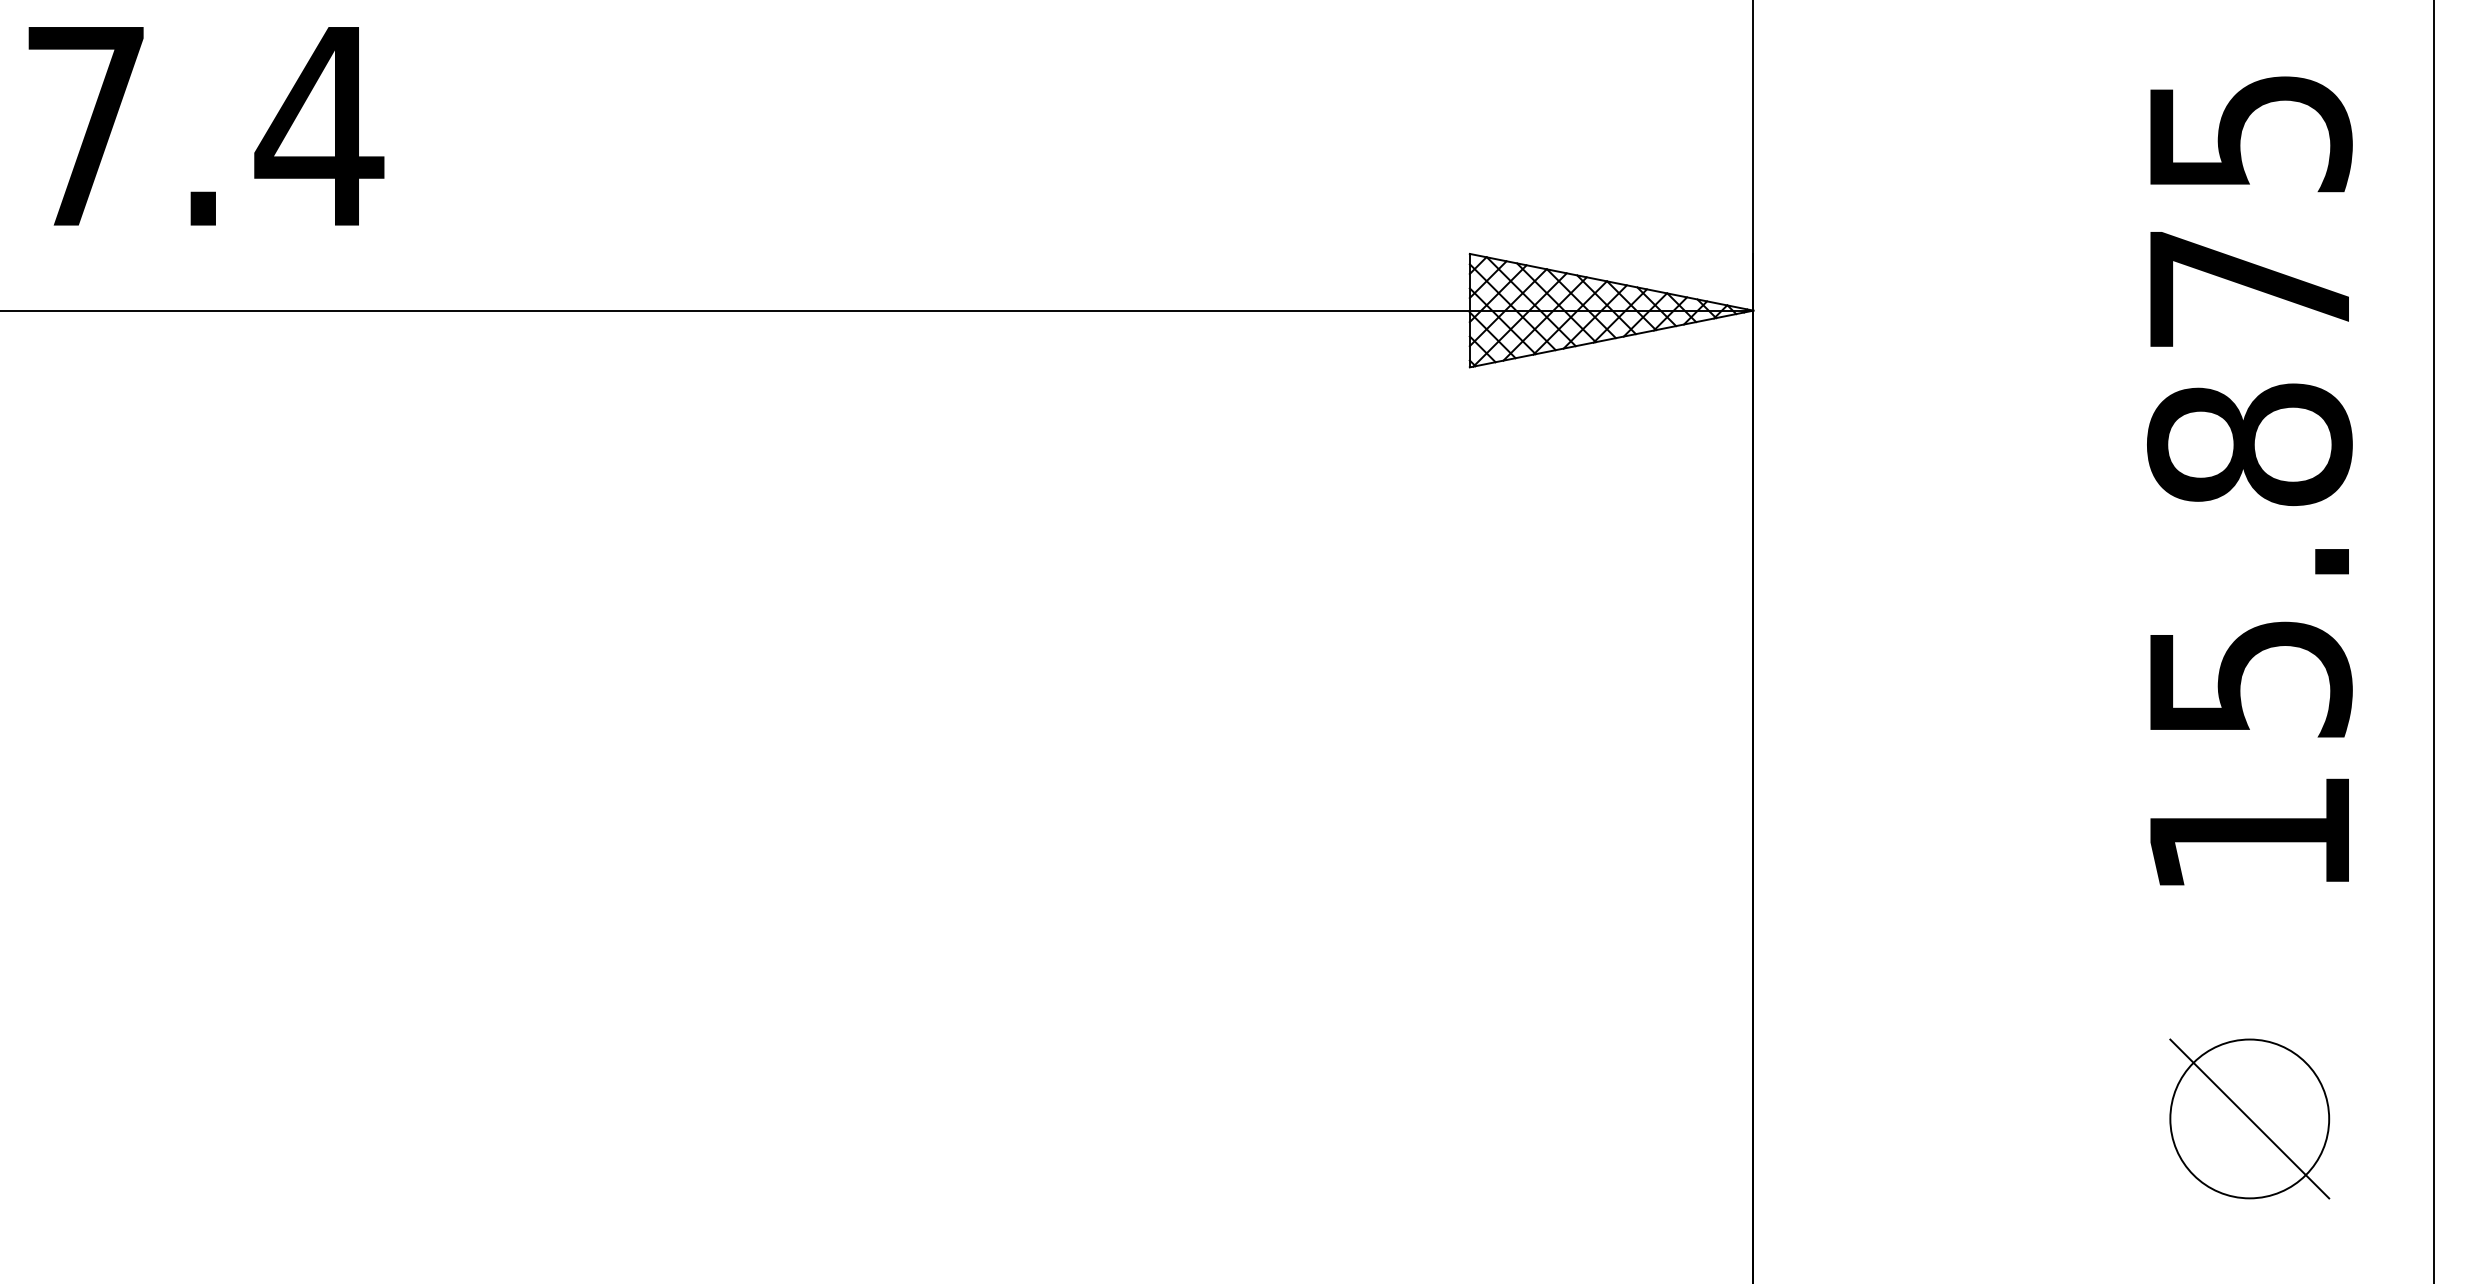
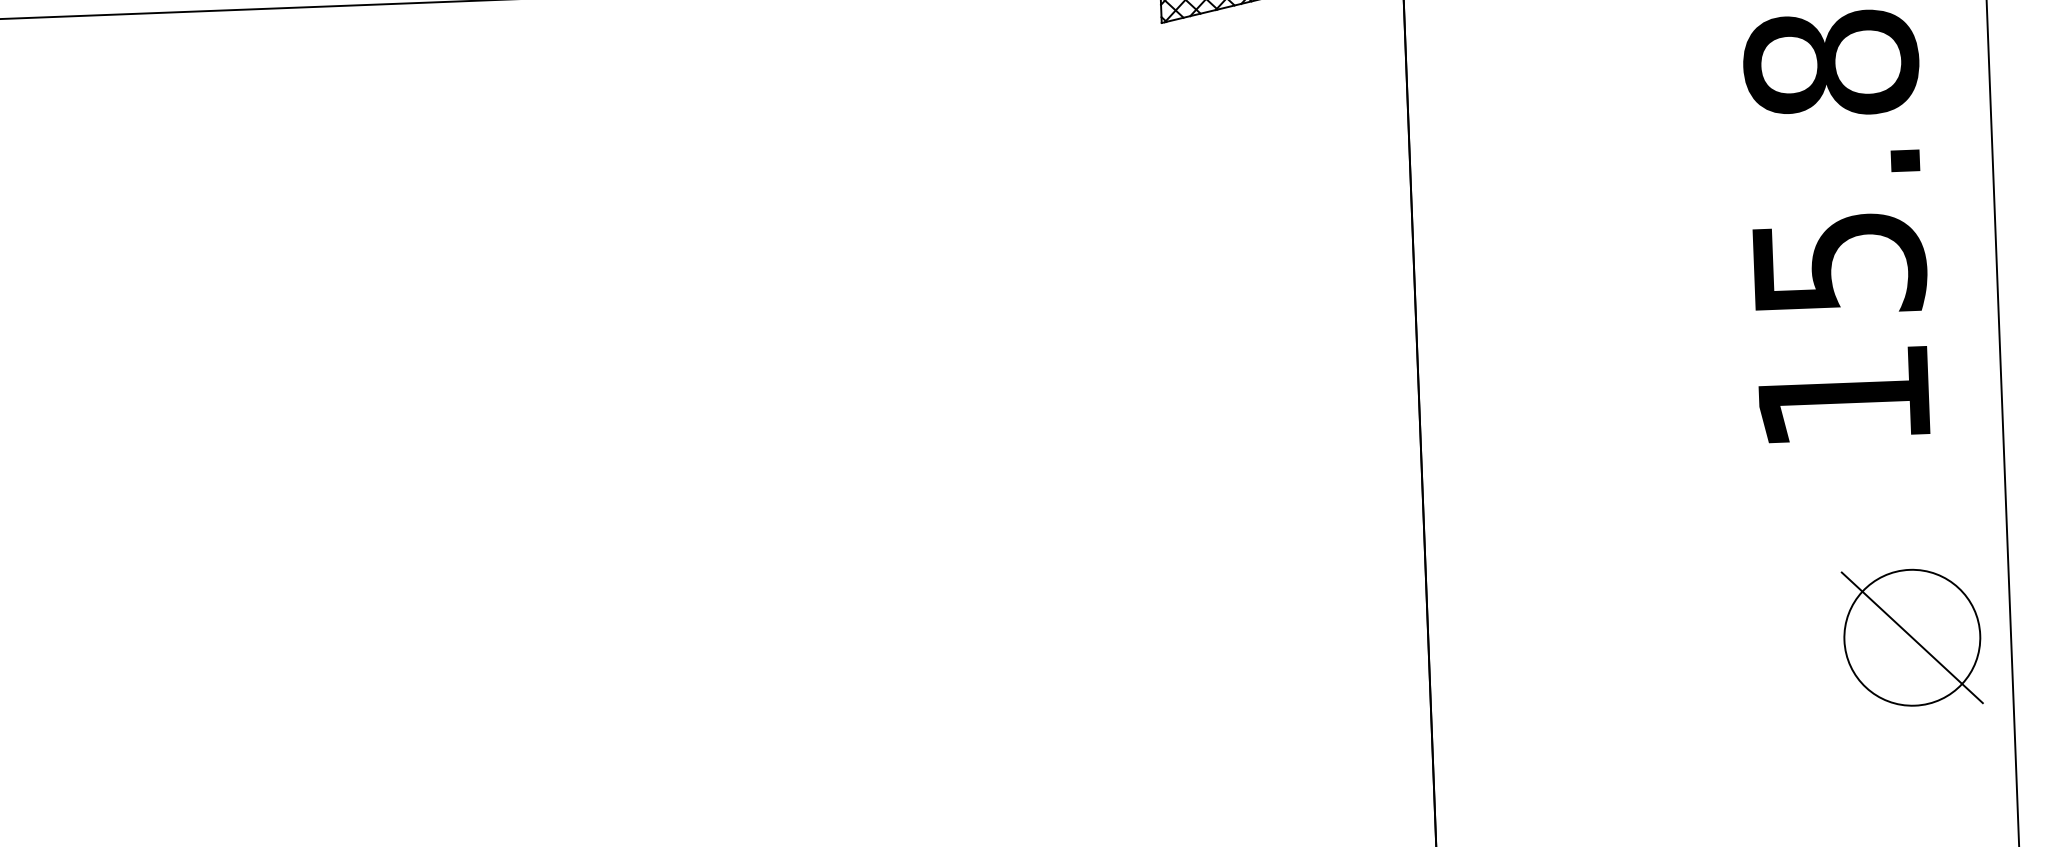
part: (2249, 1118) -> (1912, 637), moved

